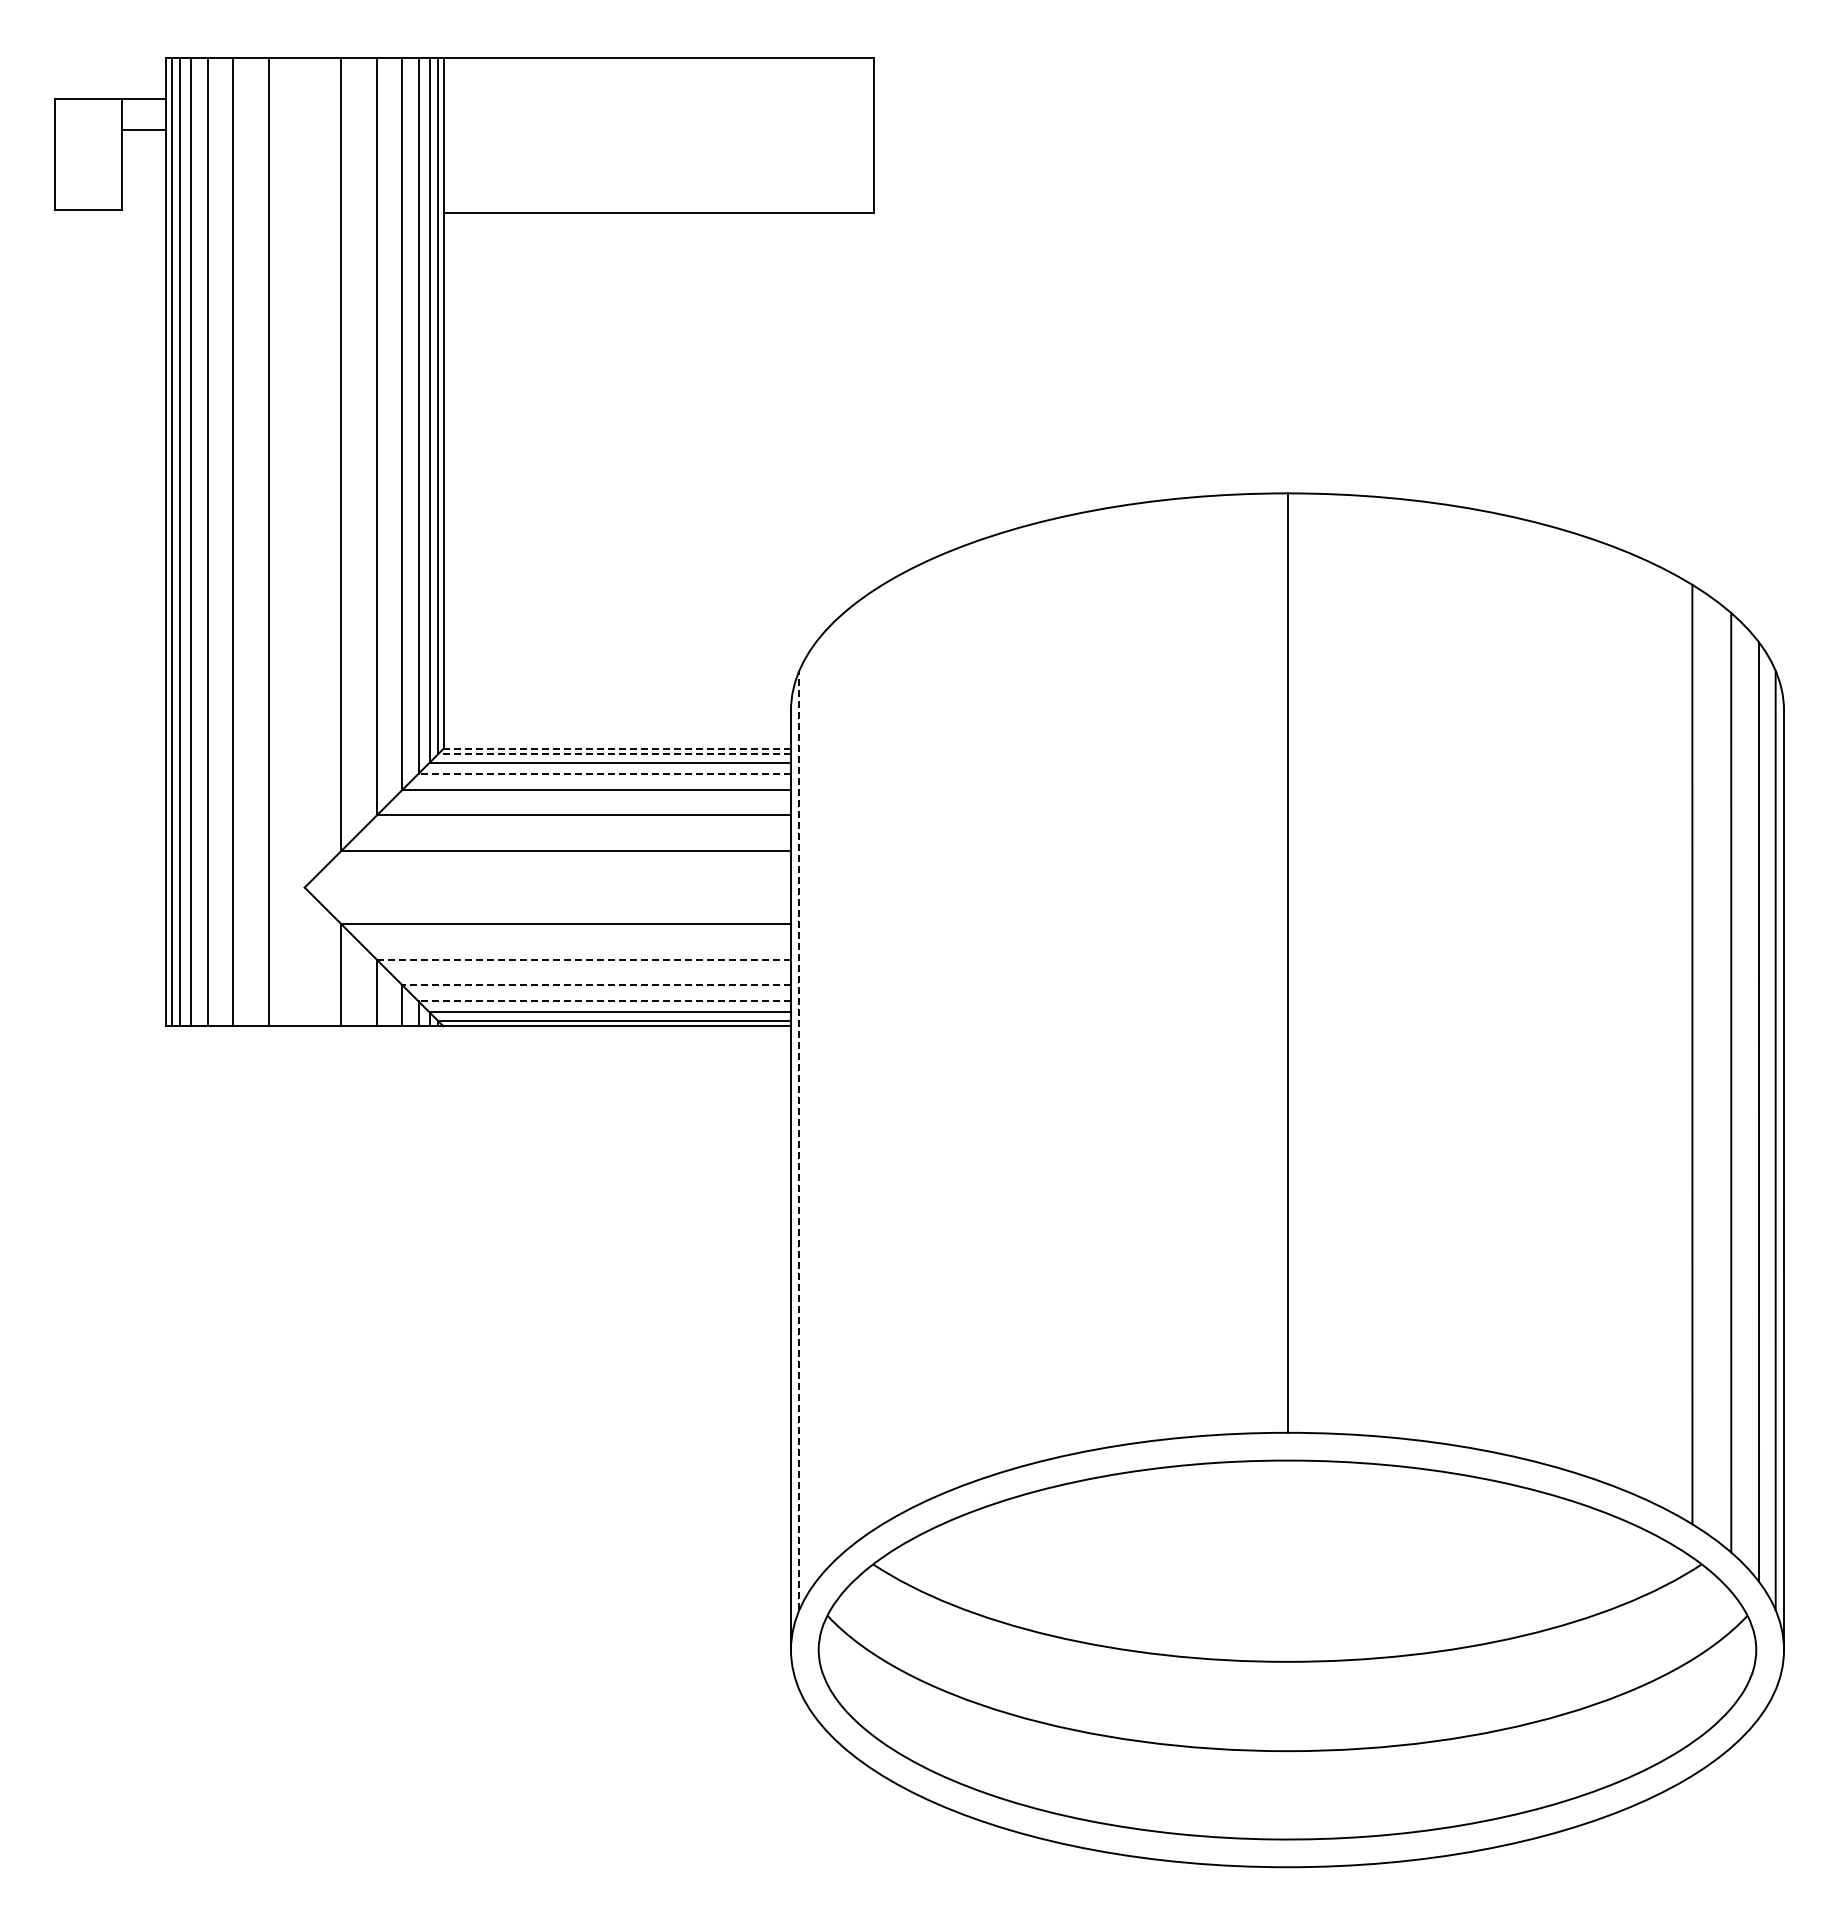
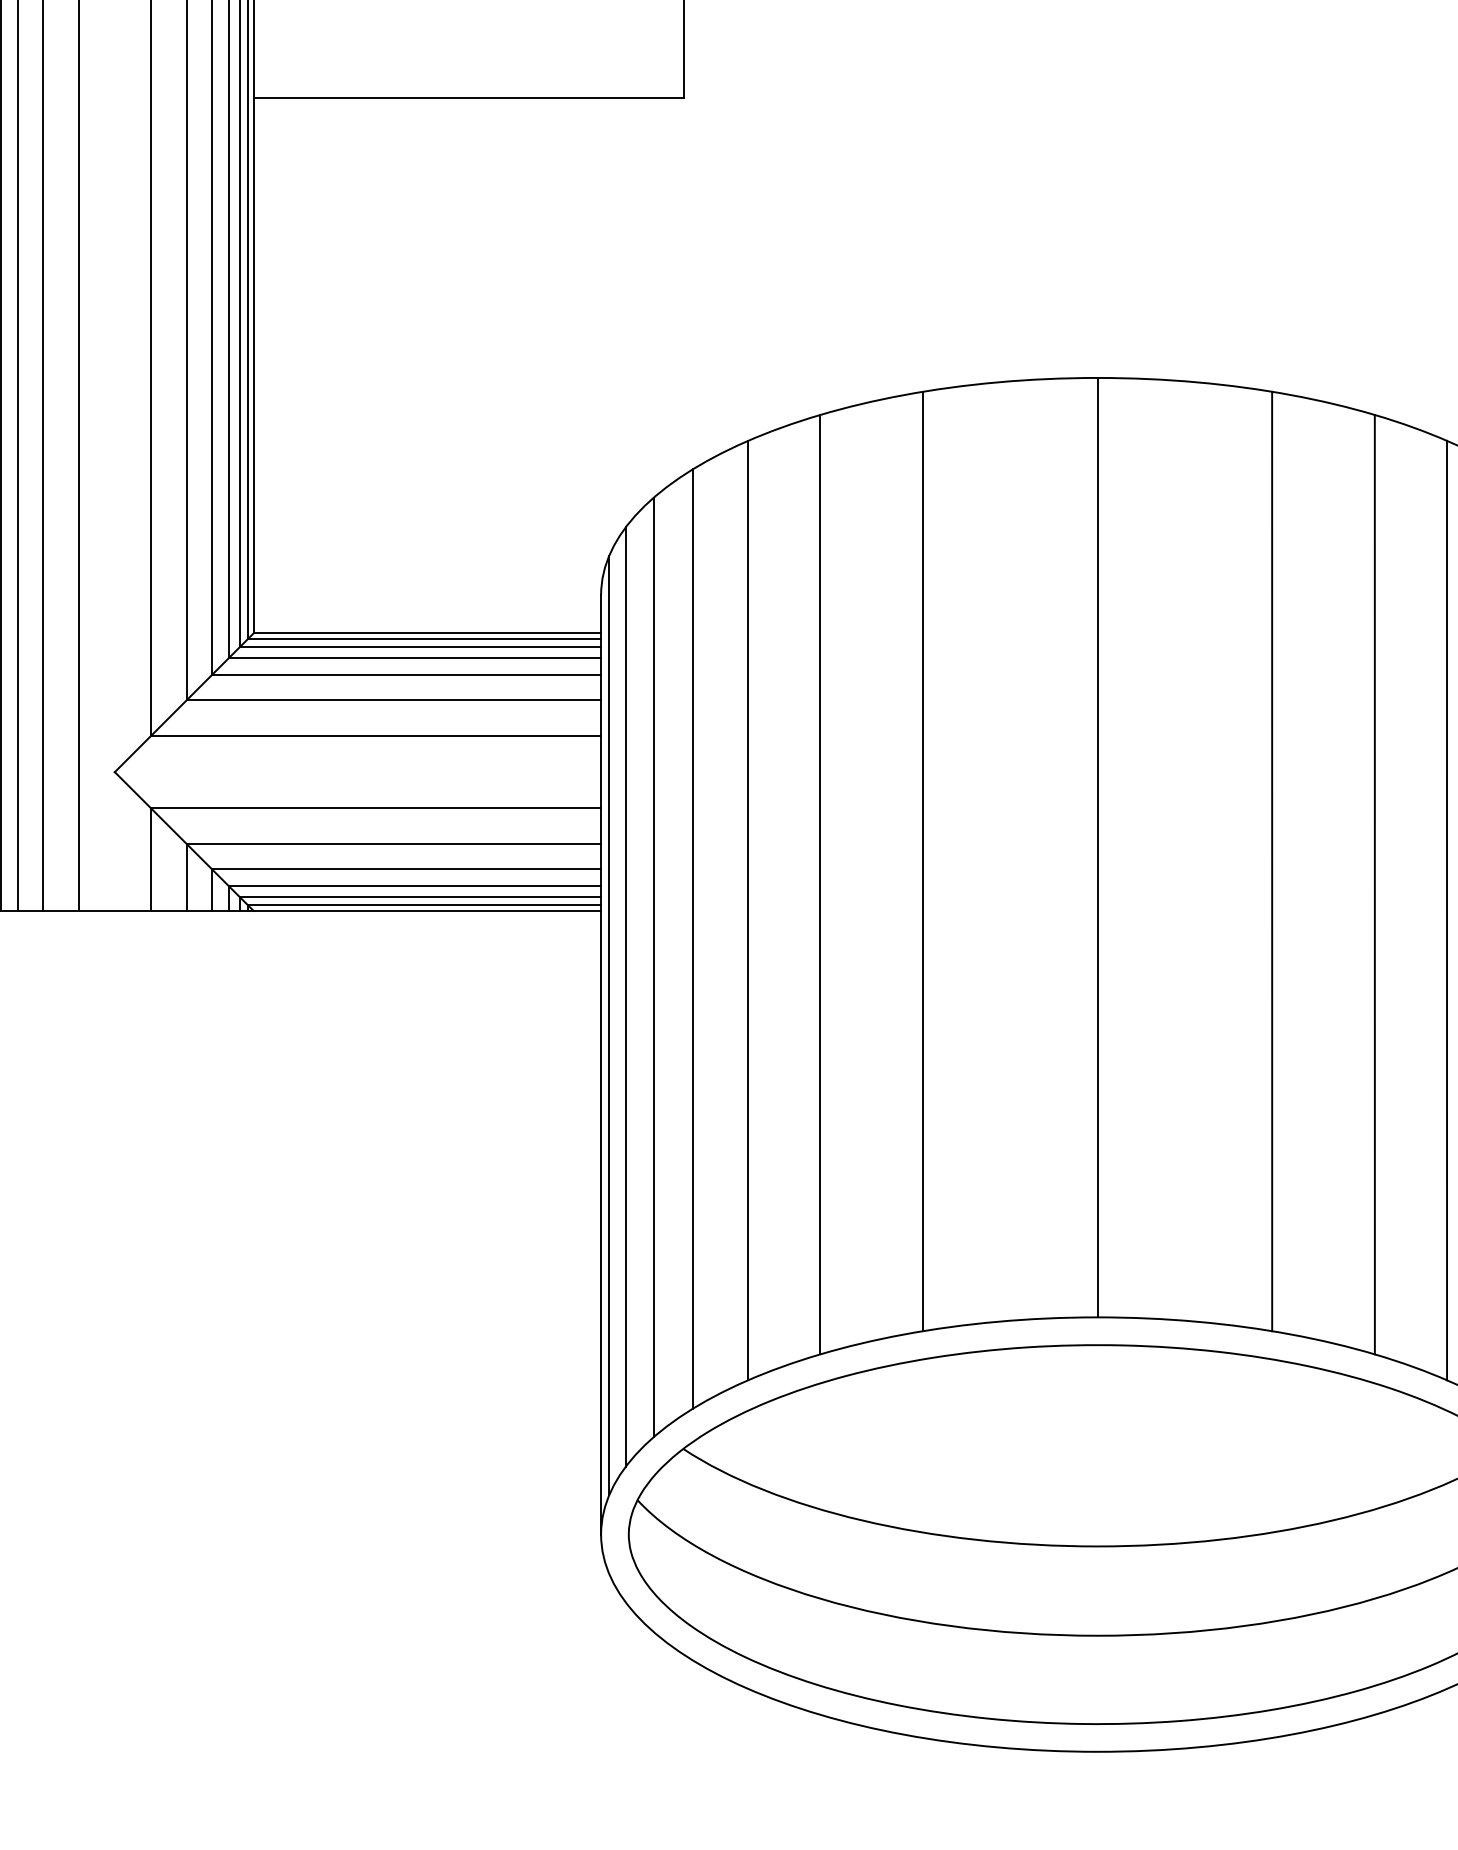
line: (617, 748) -> (427, 633), dashed -> solid
line: (613, 754) -> (423, 639), dashed -> solid
line: (604, 773) -> (414, 658), dashed -> solid
line: (583, 959) -> (393, 844), dashed -> solid
line: (1112, 976) -> (922, 861), added
line: (1462, 976) -> (1272, 861), added
line: (596, 984) -> (406, 869), dashed -> solid
line: (1010, 999) -> (820, 884), added
line: (1564, 999) -> (1374, 884), added
line: (604, 1001) -> (414, 886), dashed -> solid
line: (938, 1025) -> (748, 910), added
line: (1636, 1025) -> (1446, 910), added
line: (882, 1054) -> (692, 939), added
line: (843, 1082) -> (653, 967), added
line: (815, 1112) -> (625, 997), added
line: (799, 1140) -> (609, 1025), dashed -> solid

